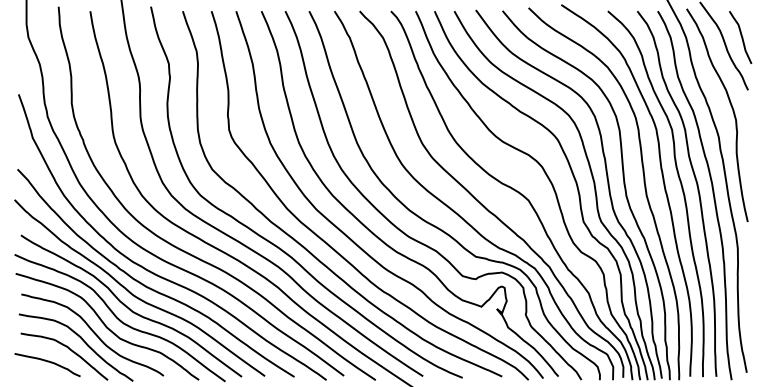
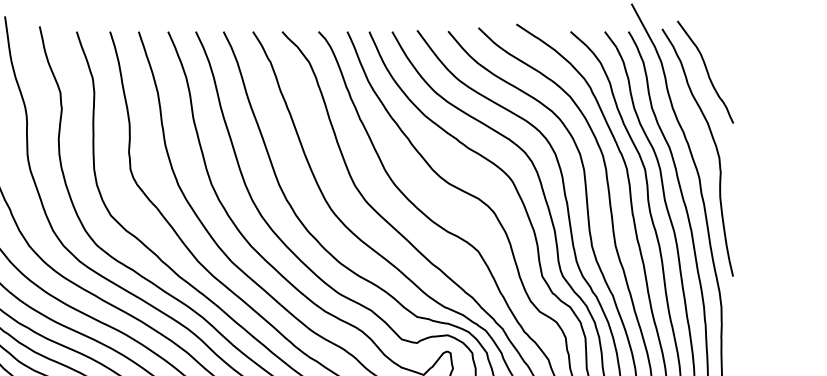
curve: (741, 37) -> (725, 62), removed

